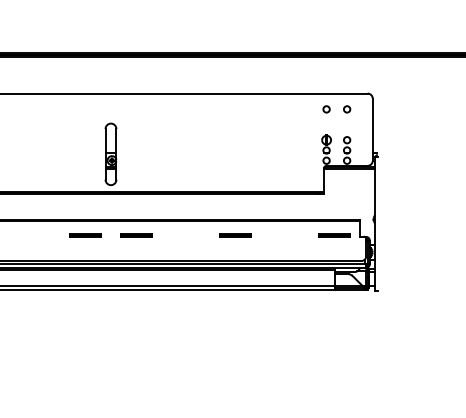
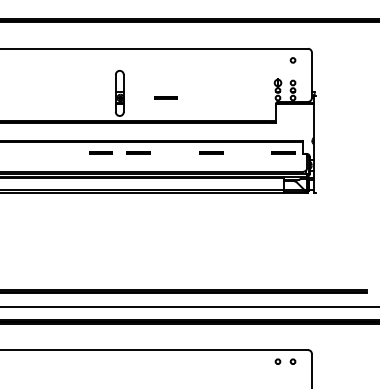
circle: (325, 109) -> (277, 60), removed
line: (173, 159) -> (165, 97), added

